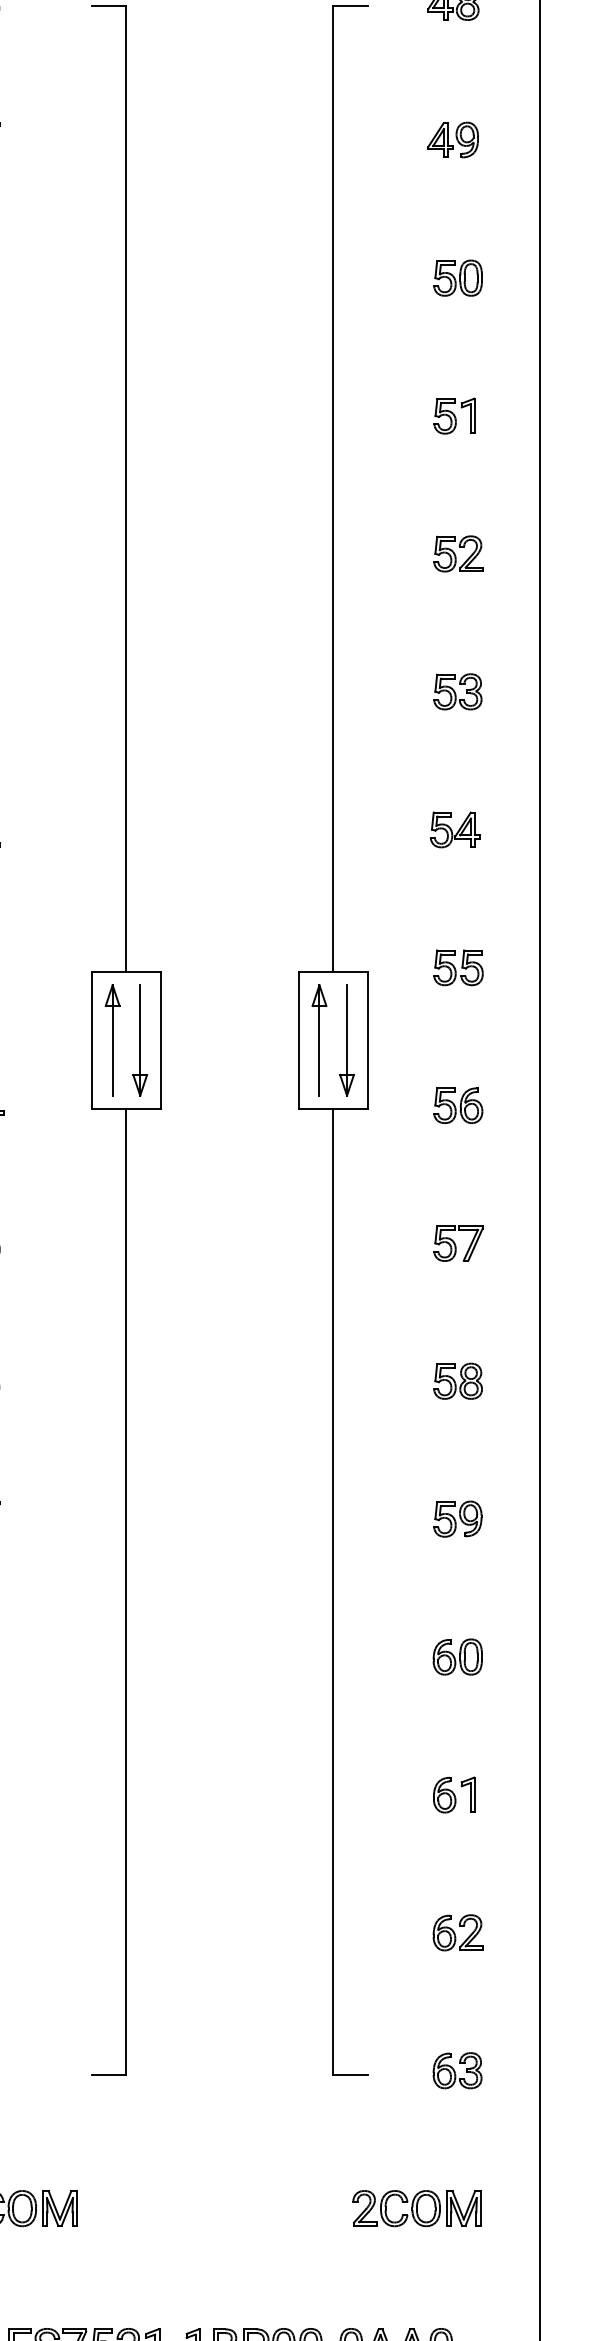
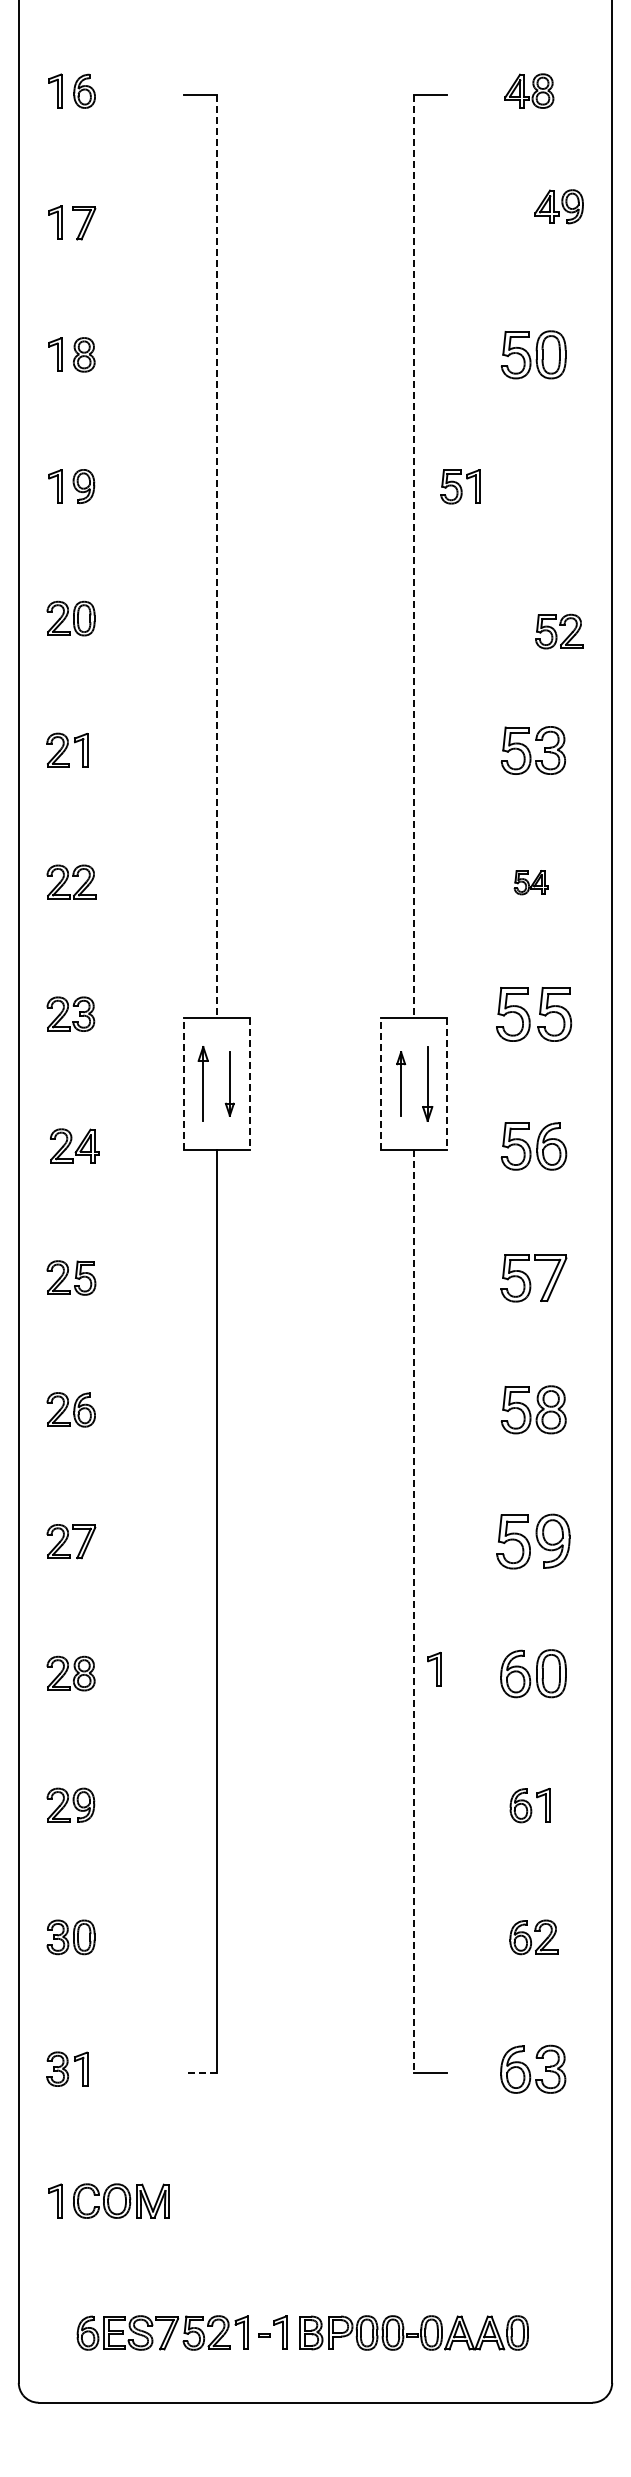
part: (452, 139) -> (558, 206), moved
part: (457, 277) -> (533, 354), size x1.4
part: (454, 415) -> (460, 486), moved
line: (126, 488) -> (216, 556), solid -> dashed
line: (333, 488) -> (414, 556), solid -> dashed
part: (458, 553) -> (559, 631), moved
part: (457, 691) -> (533, 750), size x1.4
part: (454, 829) -> (530, 882), size x0.7
part: (458, 967) -> (534, 1014), size x1.6
line: (91, 1040) -> (183, 1083), solid -> dashed
part: (111, 1040) -> (202, 1083), size x0.7
part: (139, 1040) -> (229, 1083), size x0.6
line: (160, 1040) -> (249, 1083), solid -> dashed
line: (298, 1040) -> (381, 1083), solid -> dashed
part: (318, 1040) -> (400, 1083), size x0.6
part: (346, 1040) -> (427, 1083), size x0.7
line: (367, 1040) -> (447, 1083), solid -> dashed
part: (457, 1104) -> (533, 1145), size x1.4
part: (458, 1242) -> (534, 1277), size x1.4
part: (457, 1380) -> (533, 1409), size x1.4
part: (457, 1518) -> (533, 1541), size x1.6
line: (333, 1592) -> (414, 1611), solid -> dashed
part: (354, 1652) -> (434, 1669), added
part: (457, 1656) -> (533, 1673), size x1.4
part: (457, 2069) -> (533, 2068), size x1.4
line: (108, 2075) -> (199, 2073), solid -> dashed
part: (417, 2207) -> (494, 2200), removed

